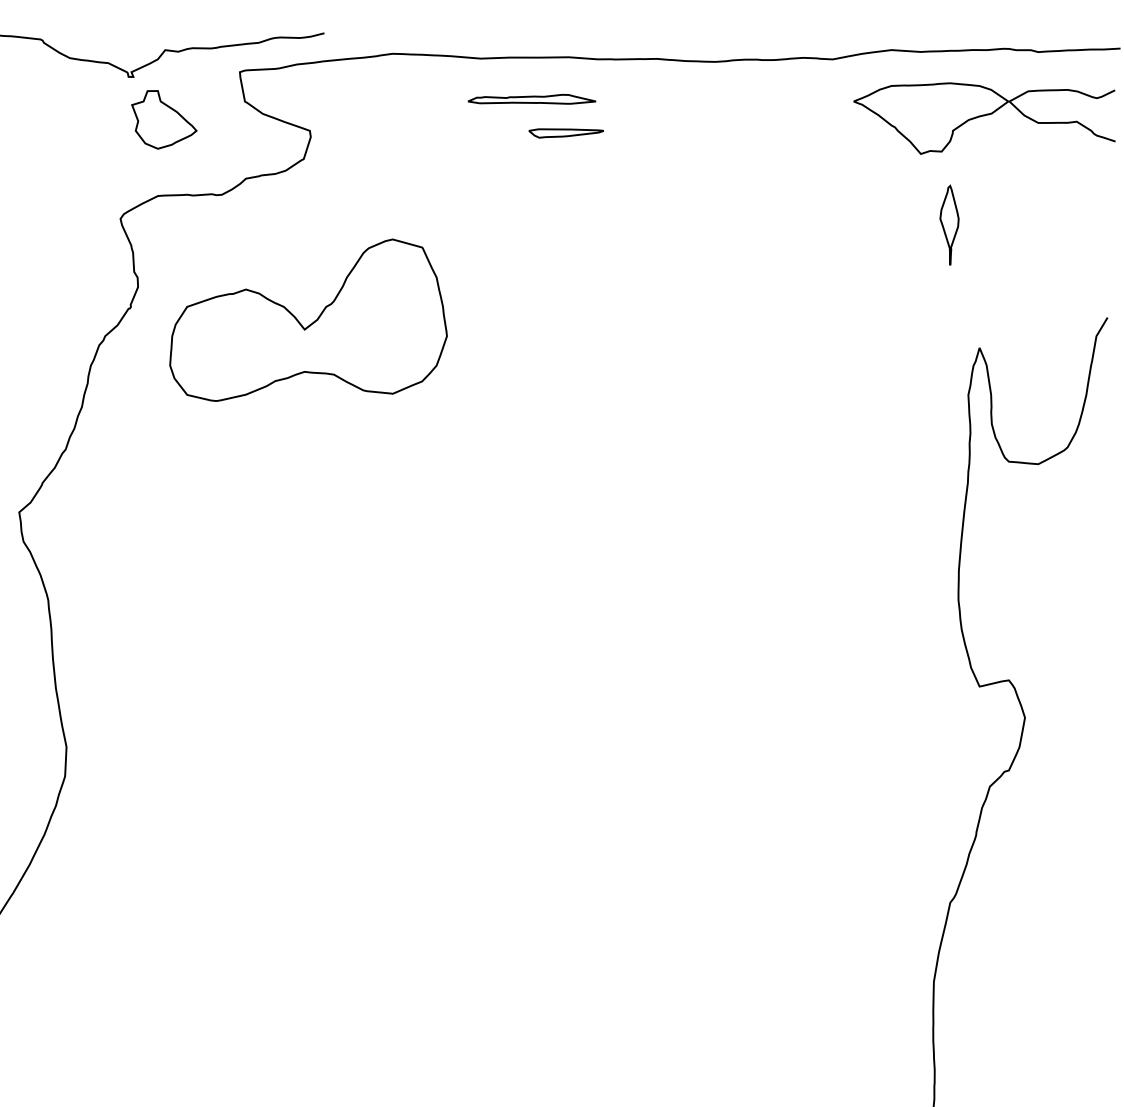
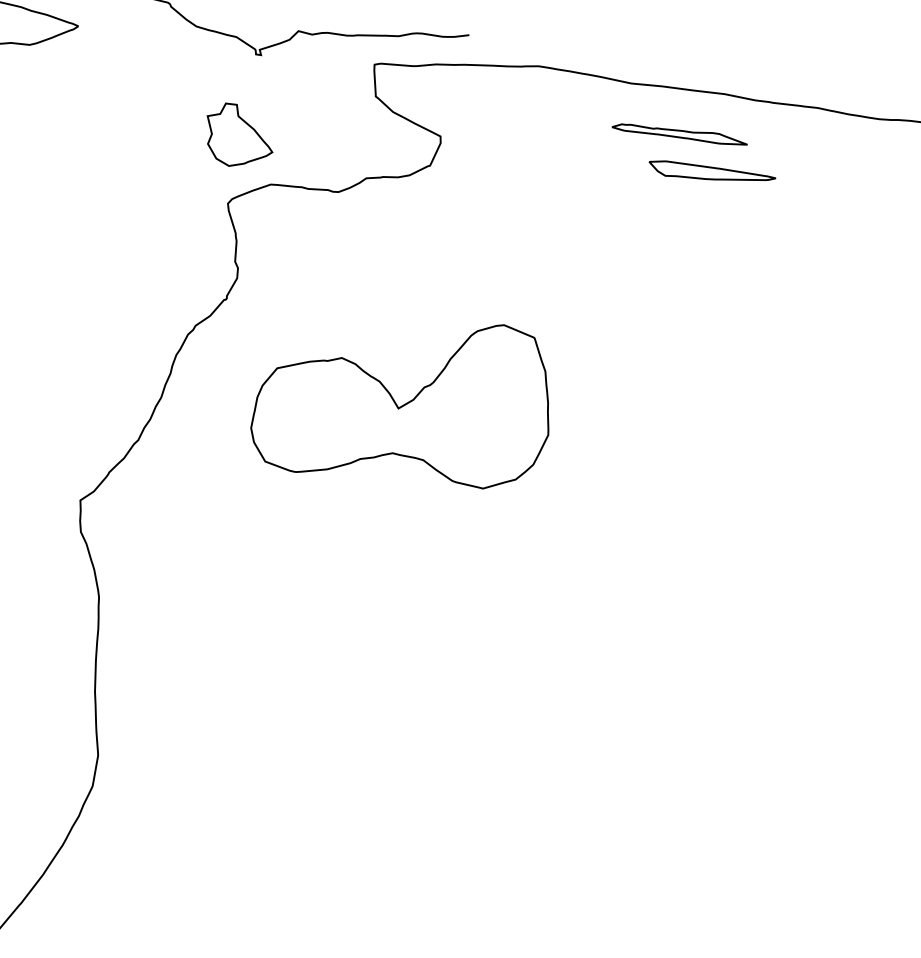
part: (164, 119) -> (239, 135), moved
part: (565, 133) -> (710, 174), size x1.6
part: (308, 319) -> (403, 398), moved

